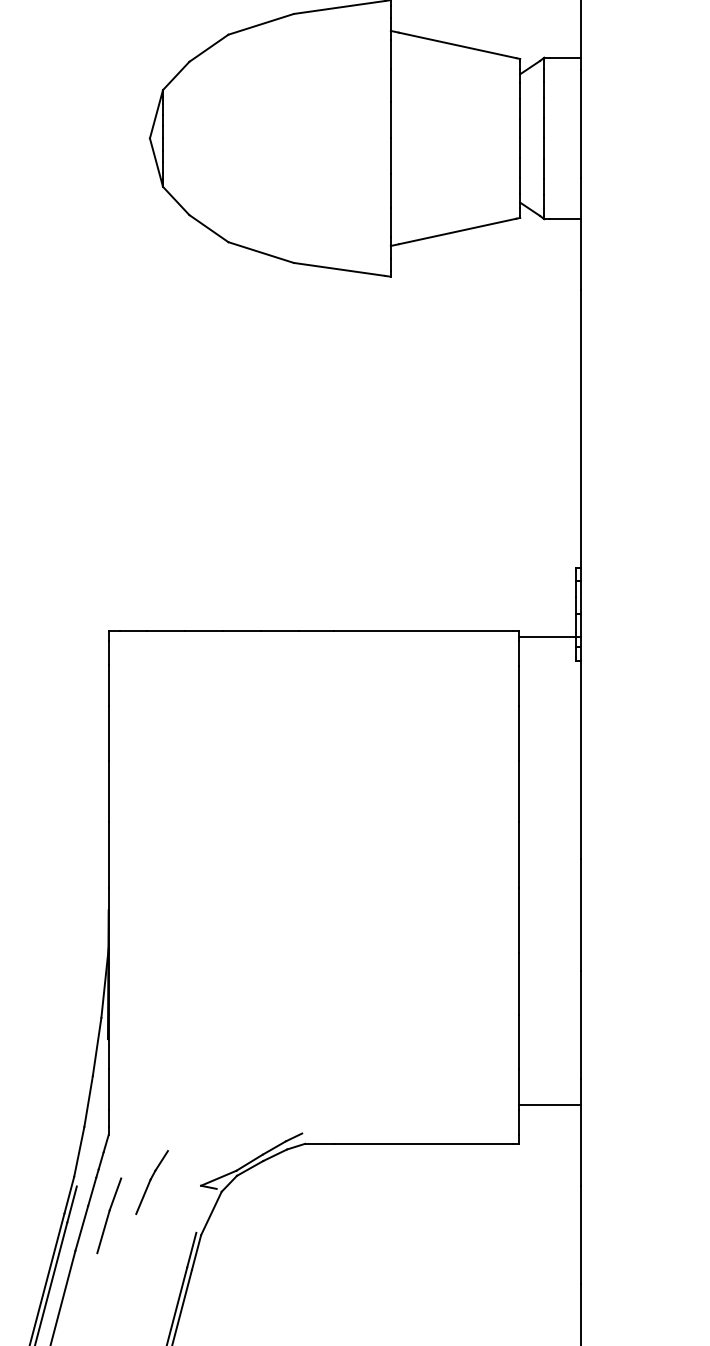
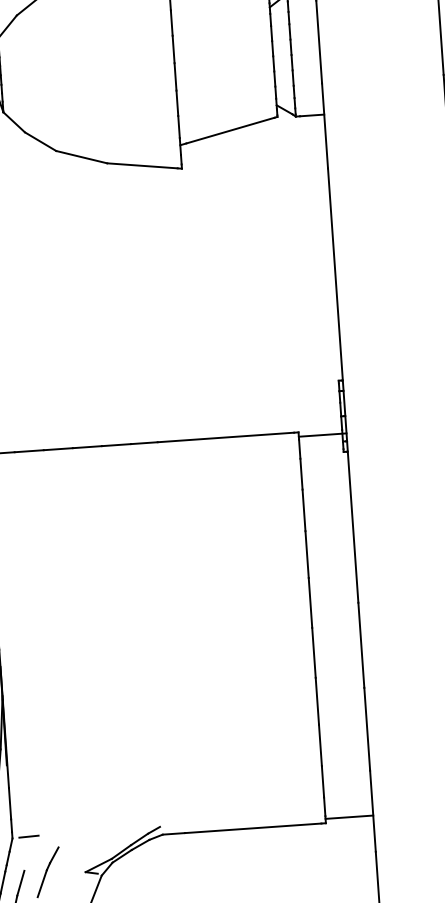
line: (549, 1105) -> (348, 817), moved
line: (129, 1133) -> (28, 836), added

